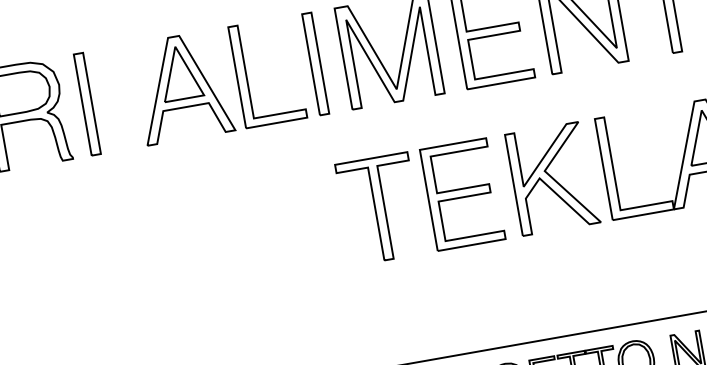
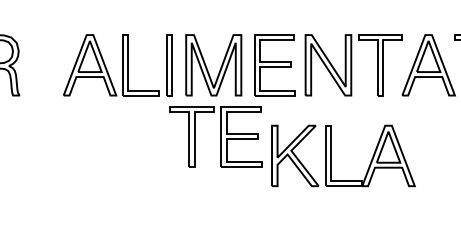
part: (86, 104) -> (32, 65), removed
part: (419, 201) -> (215, 136), moved

